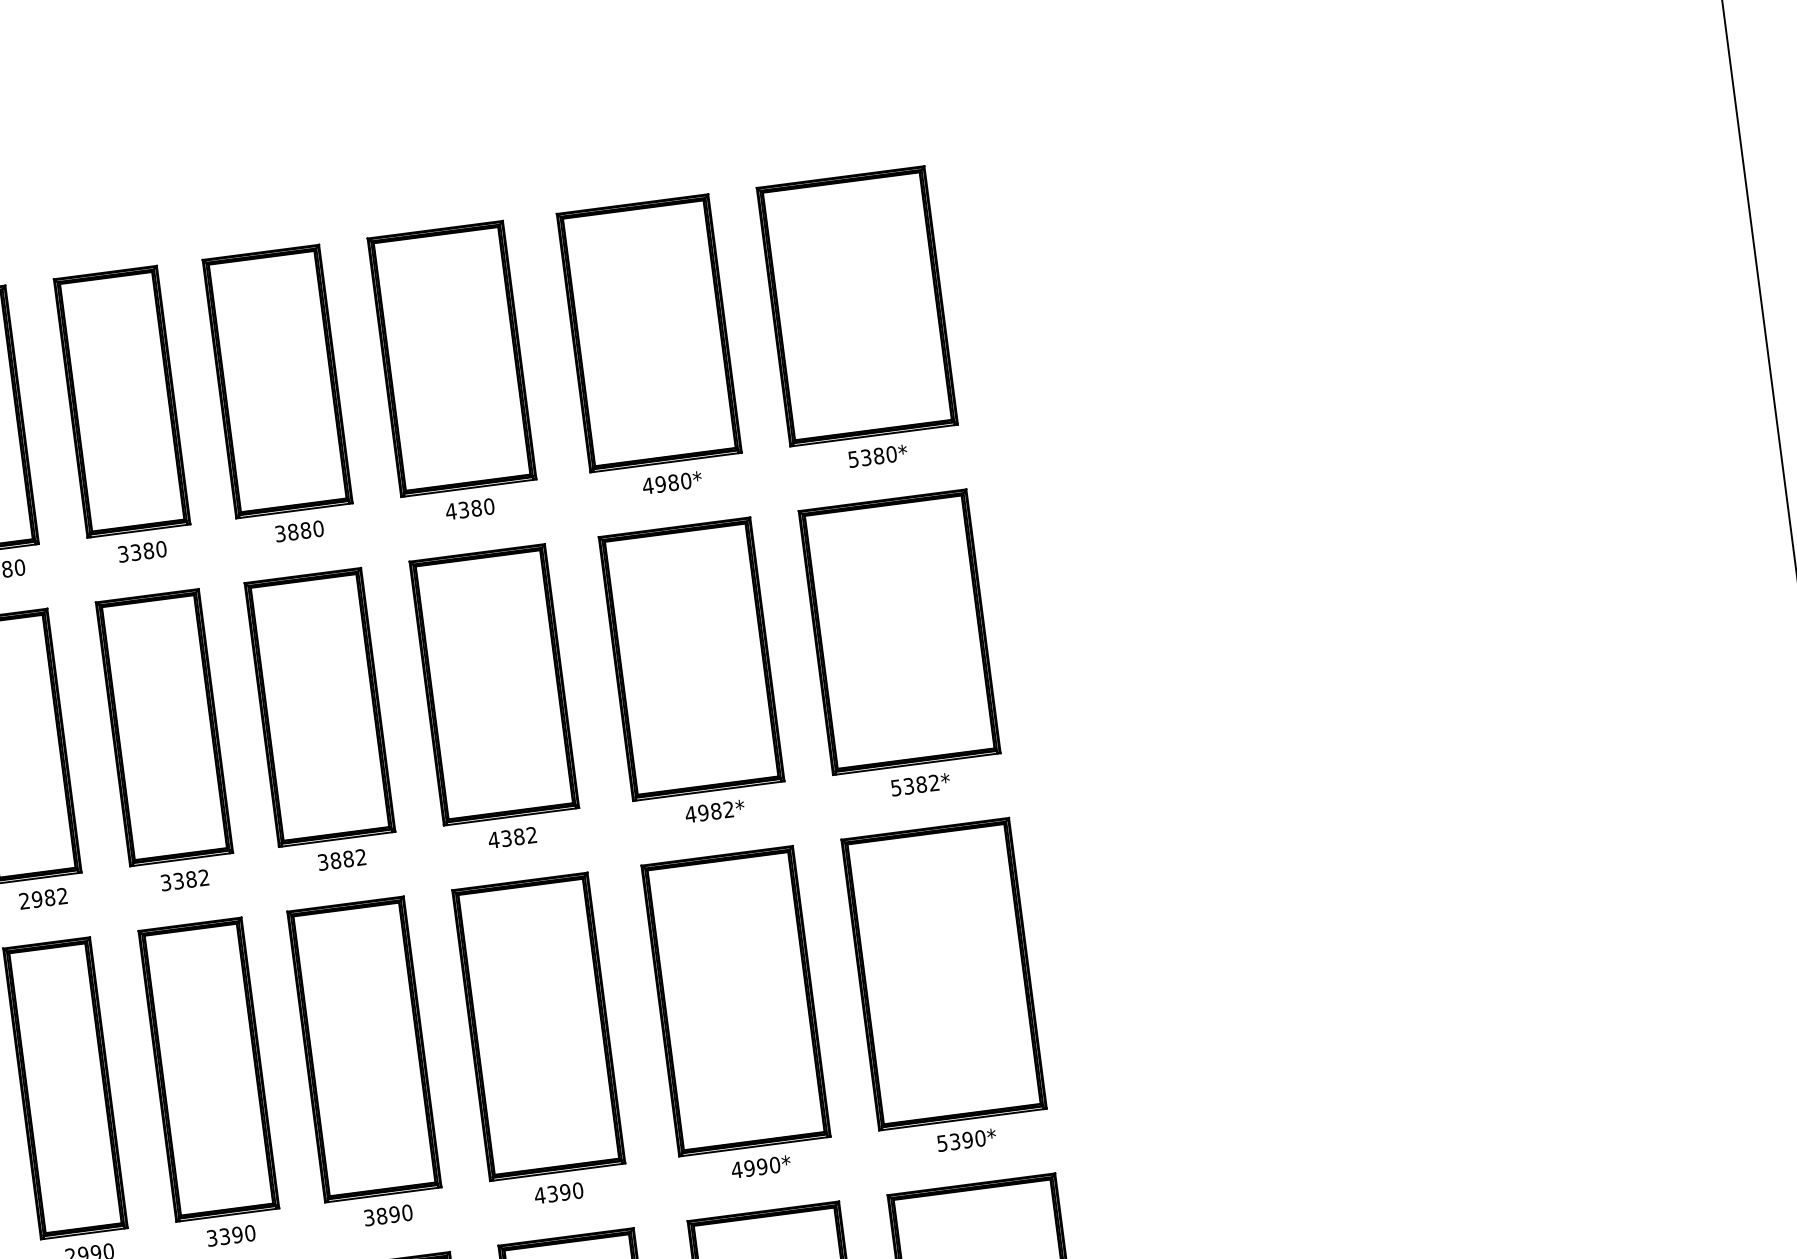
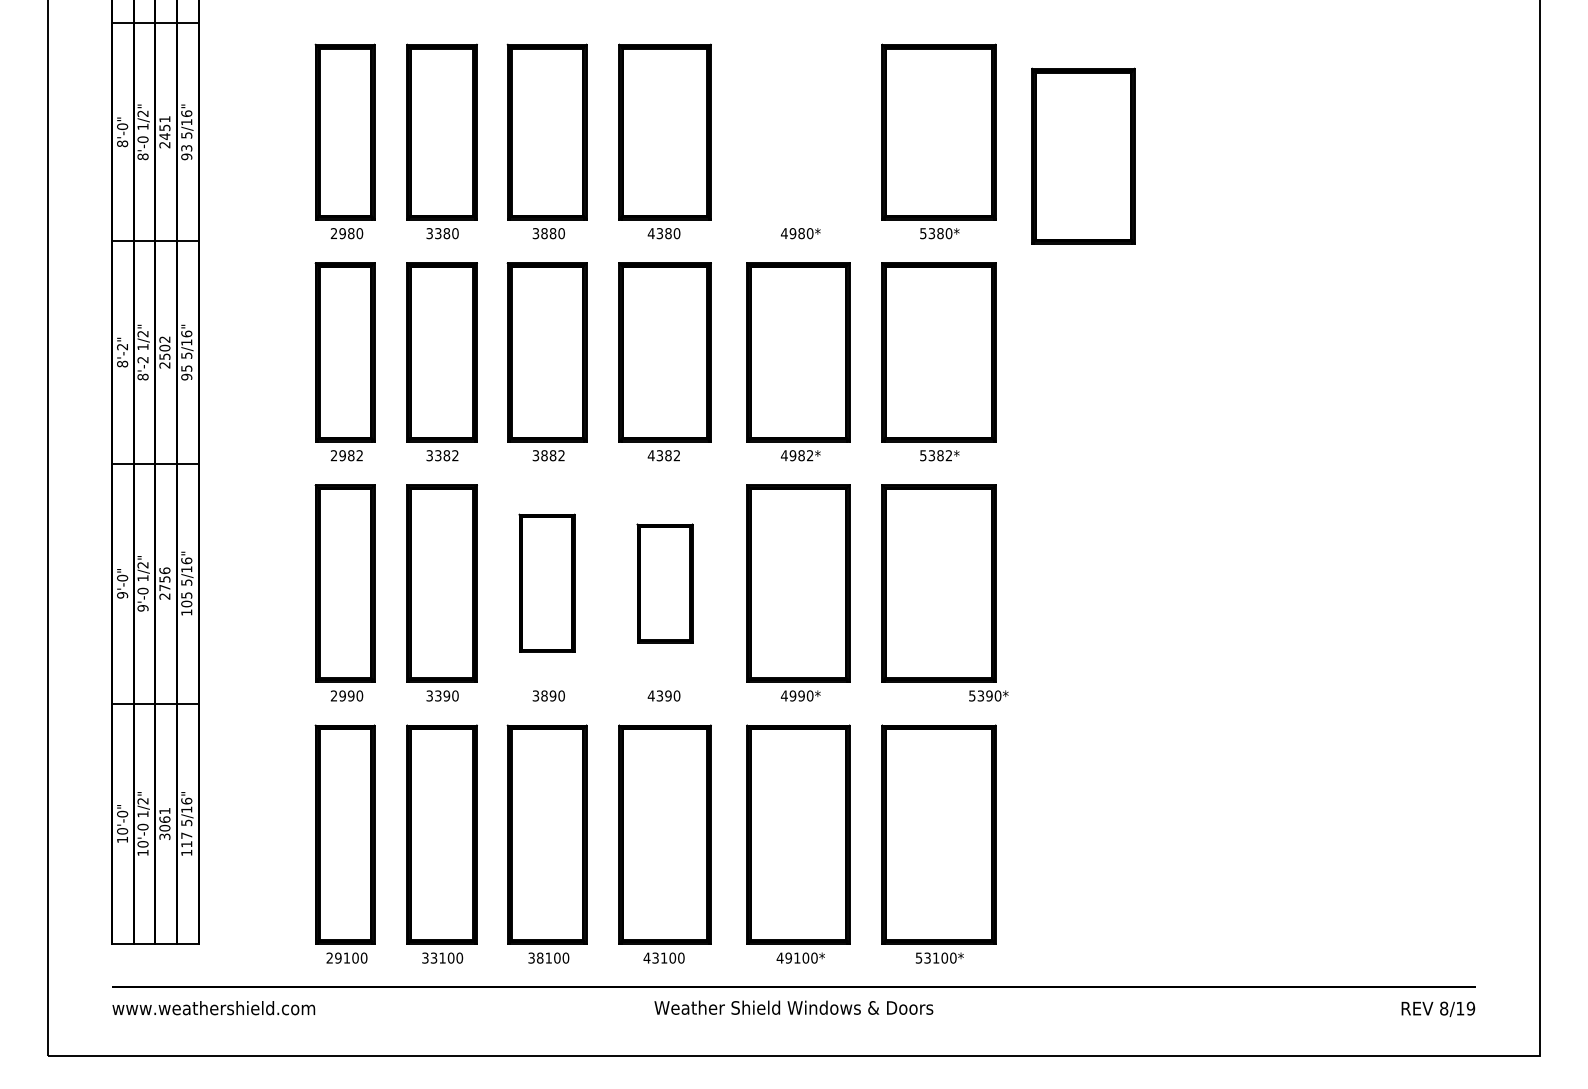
part: (649, 332) -> (1083, 155), moved
part: (537, 1026) -> (664, 583), size x0.6
part: (363, 1049) -> (546, 583), size x0.7
text: (966, 1139) -> (988, 695), moved

